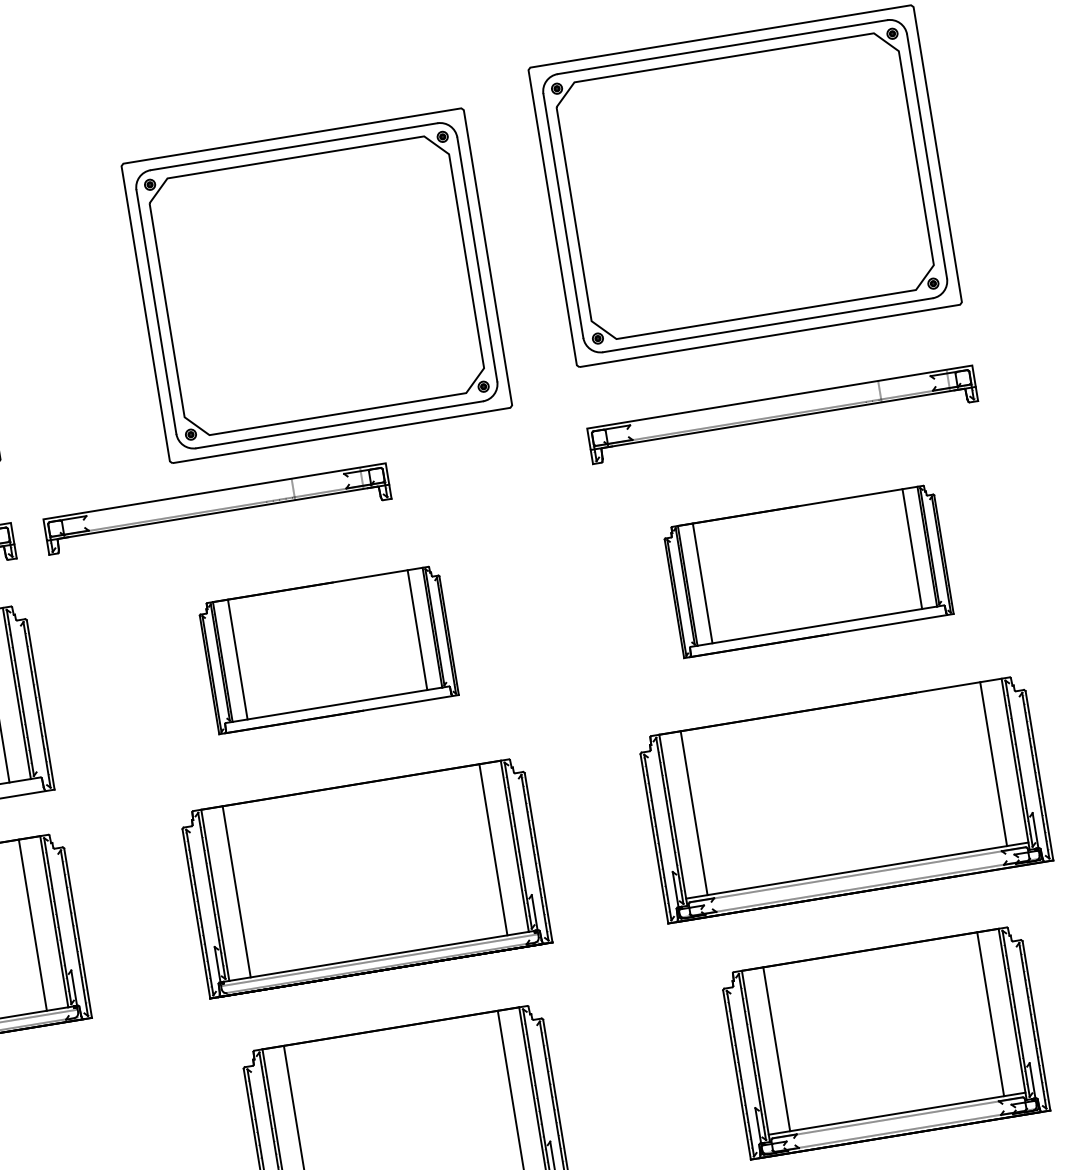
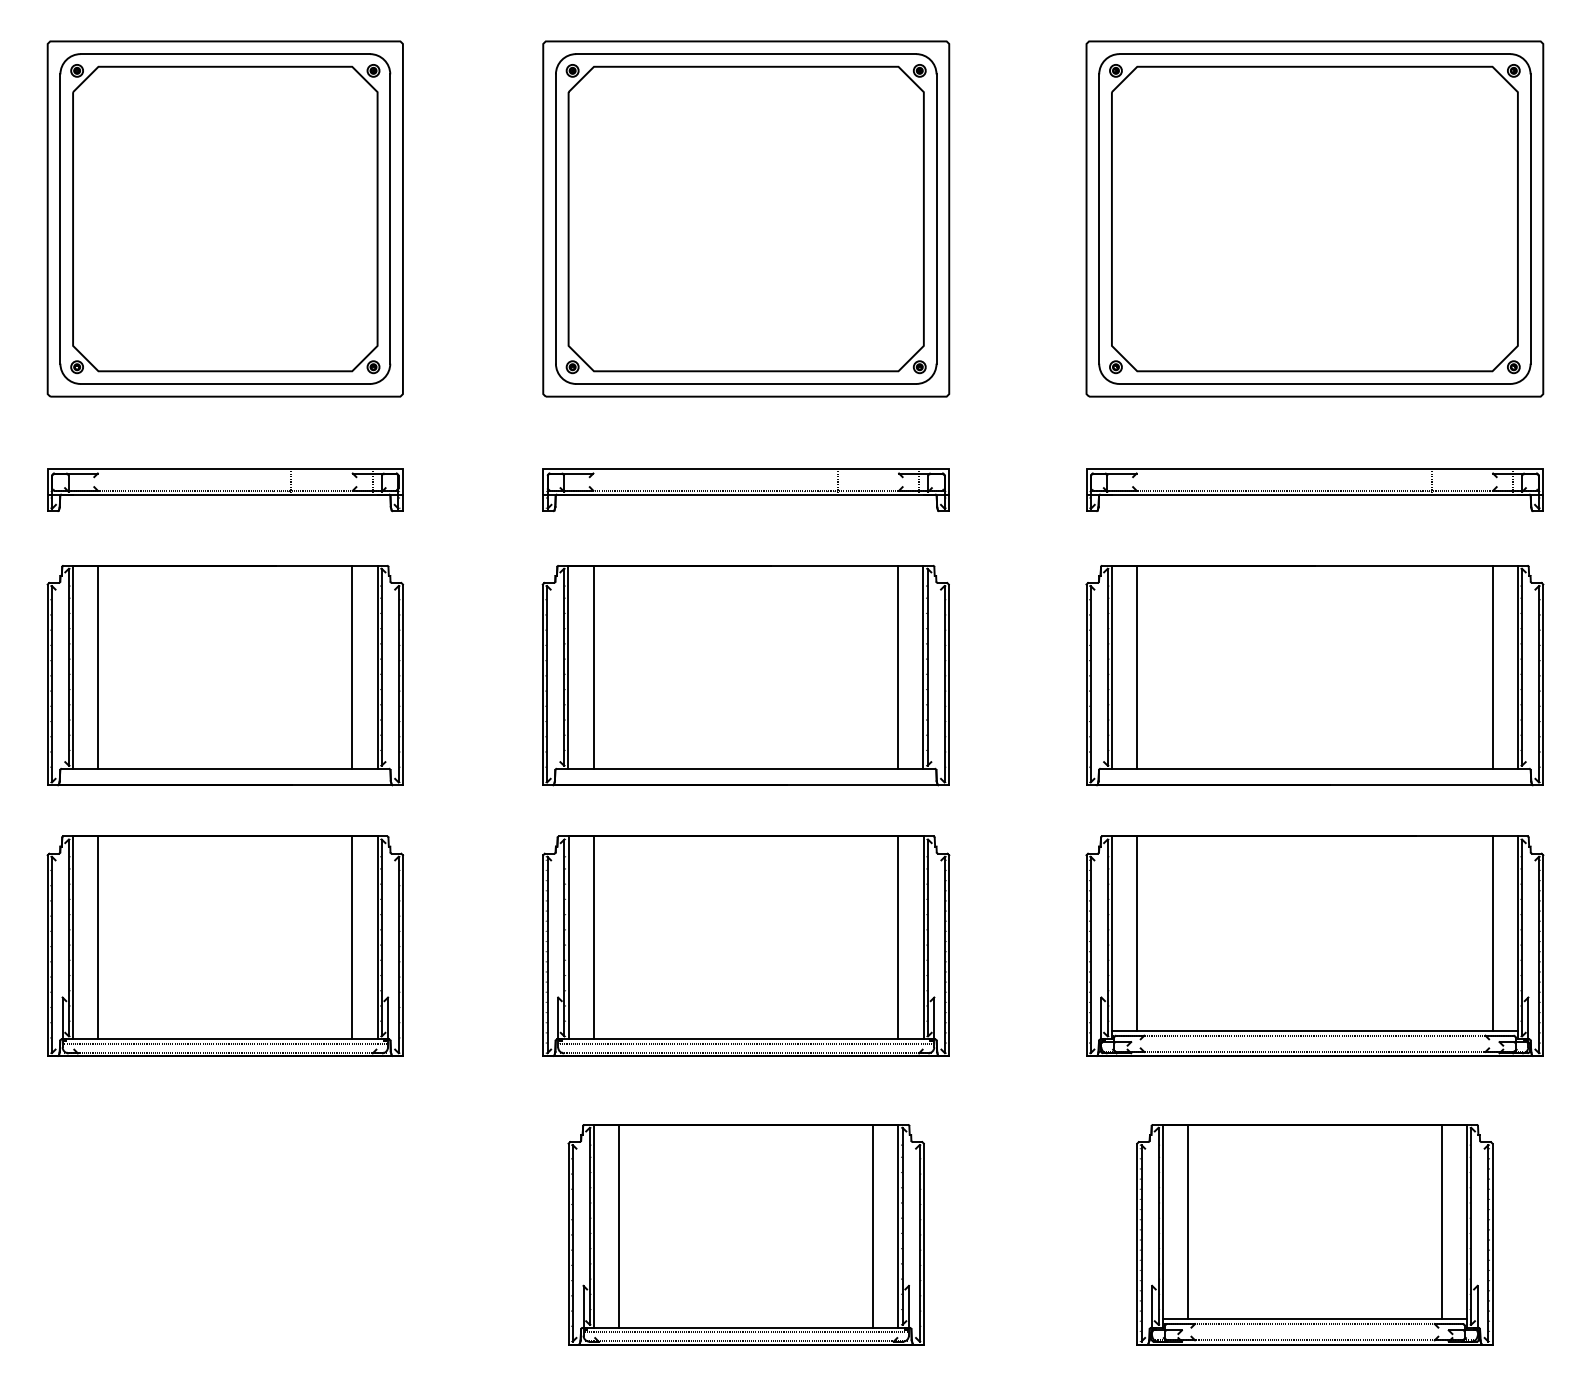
part: (317, 285) -> (746, 218), moved
part: (216, 509) -> (745, 490), moved
part: (807, 571) -> (1314, 675), size x1.43
part: (328, 649) -> (745, 675), size x1.43

